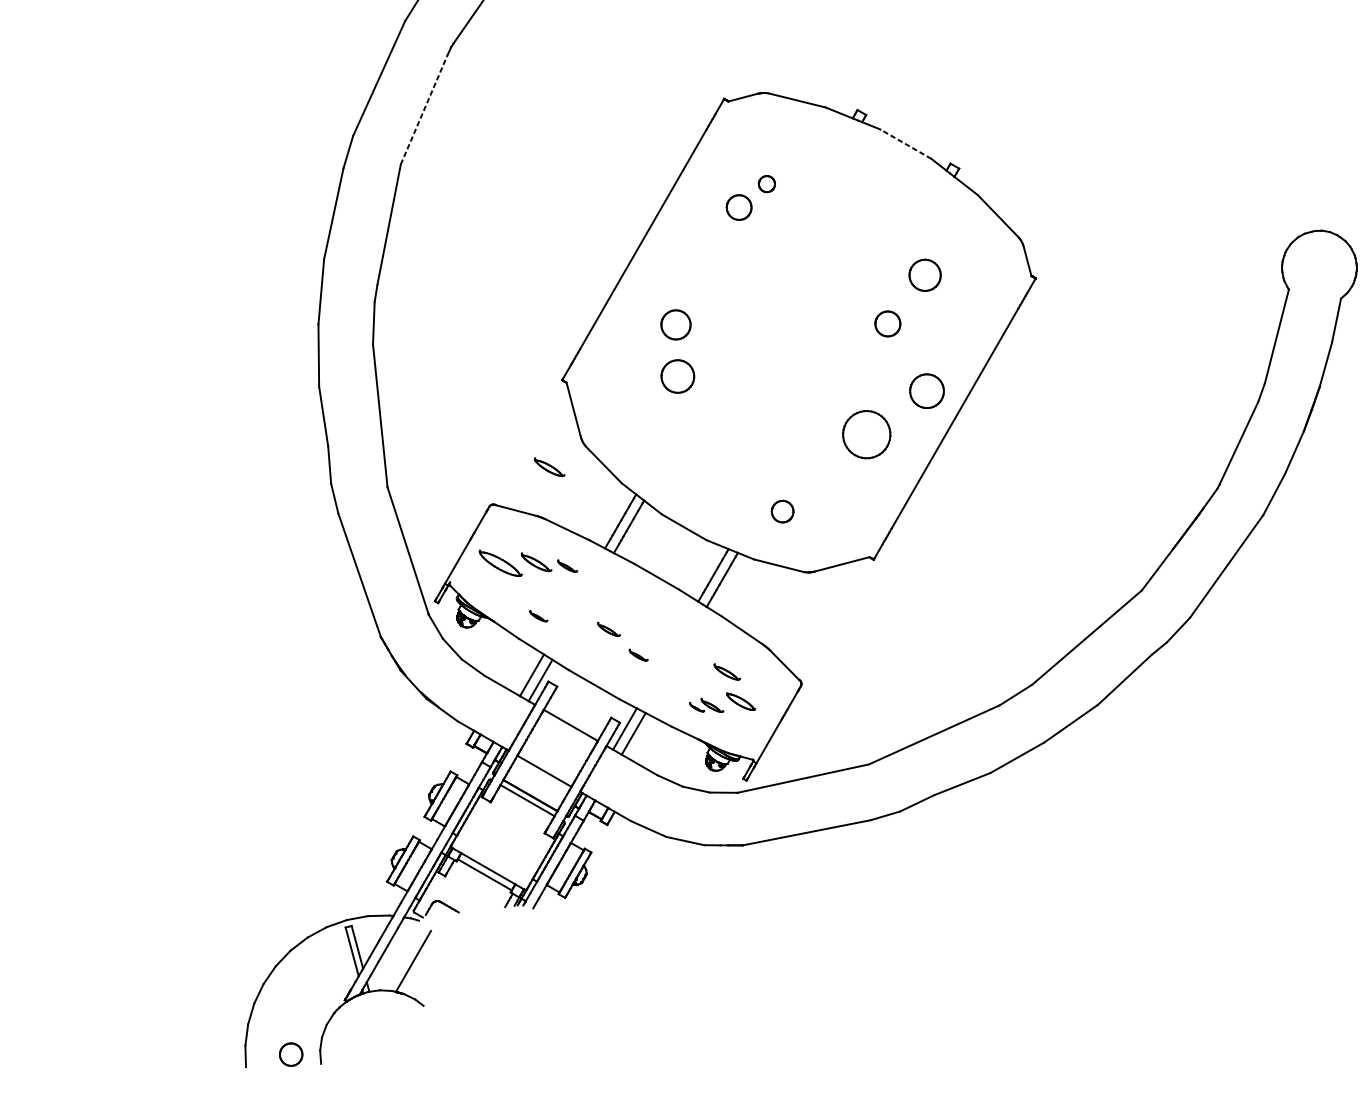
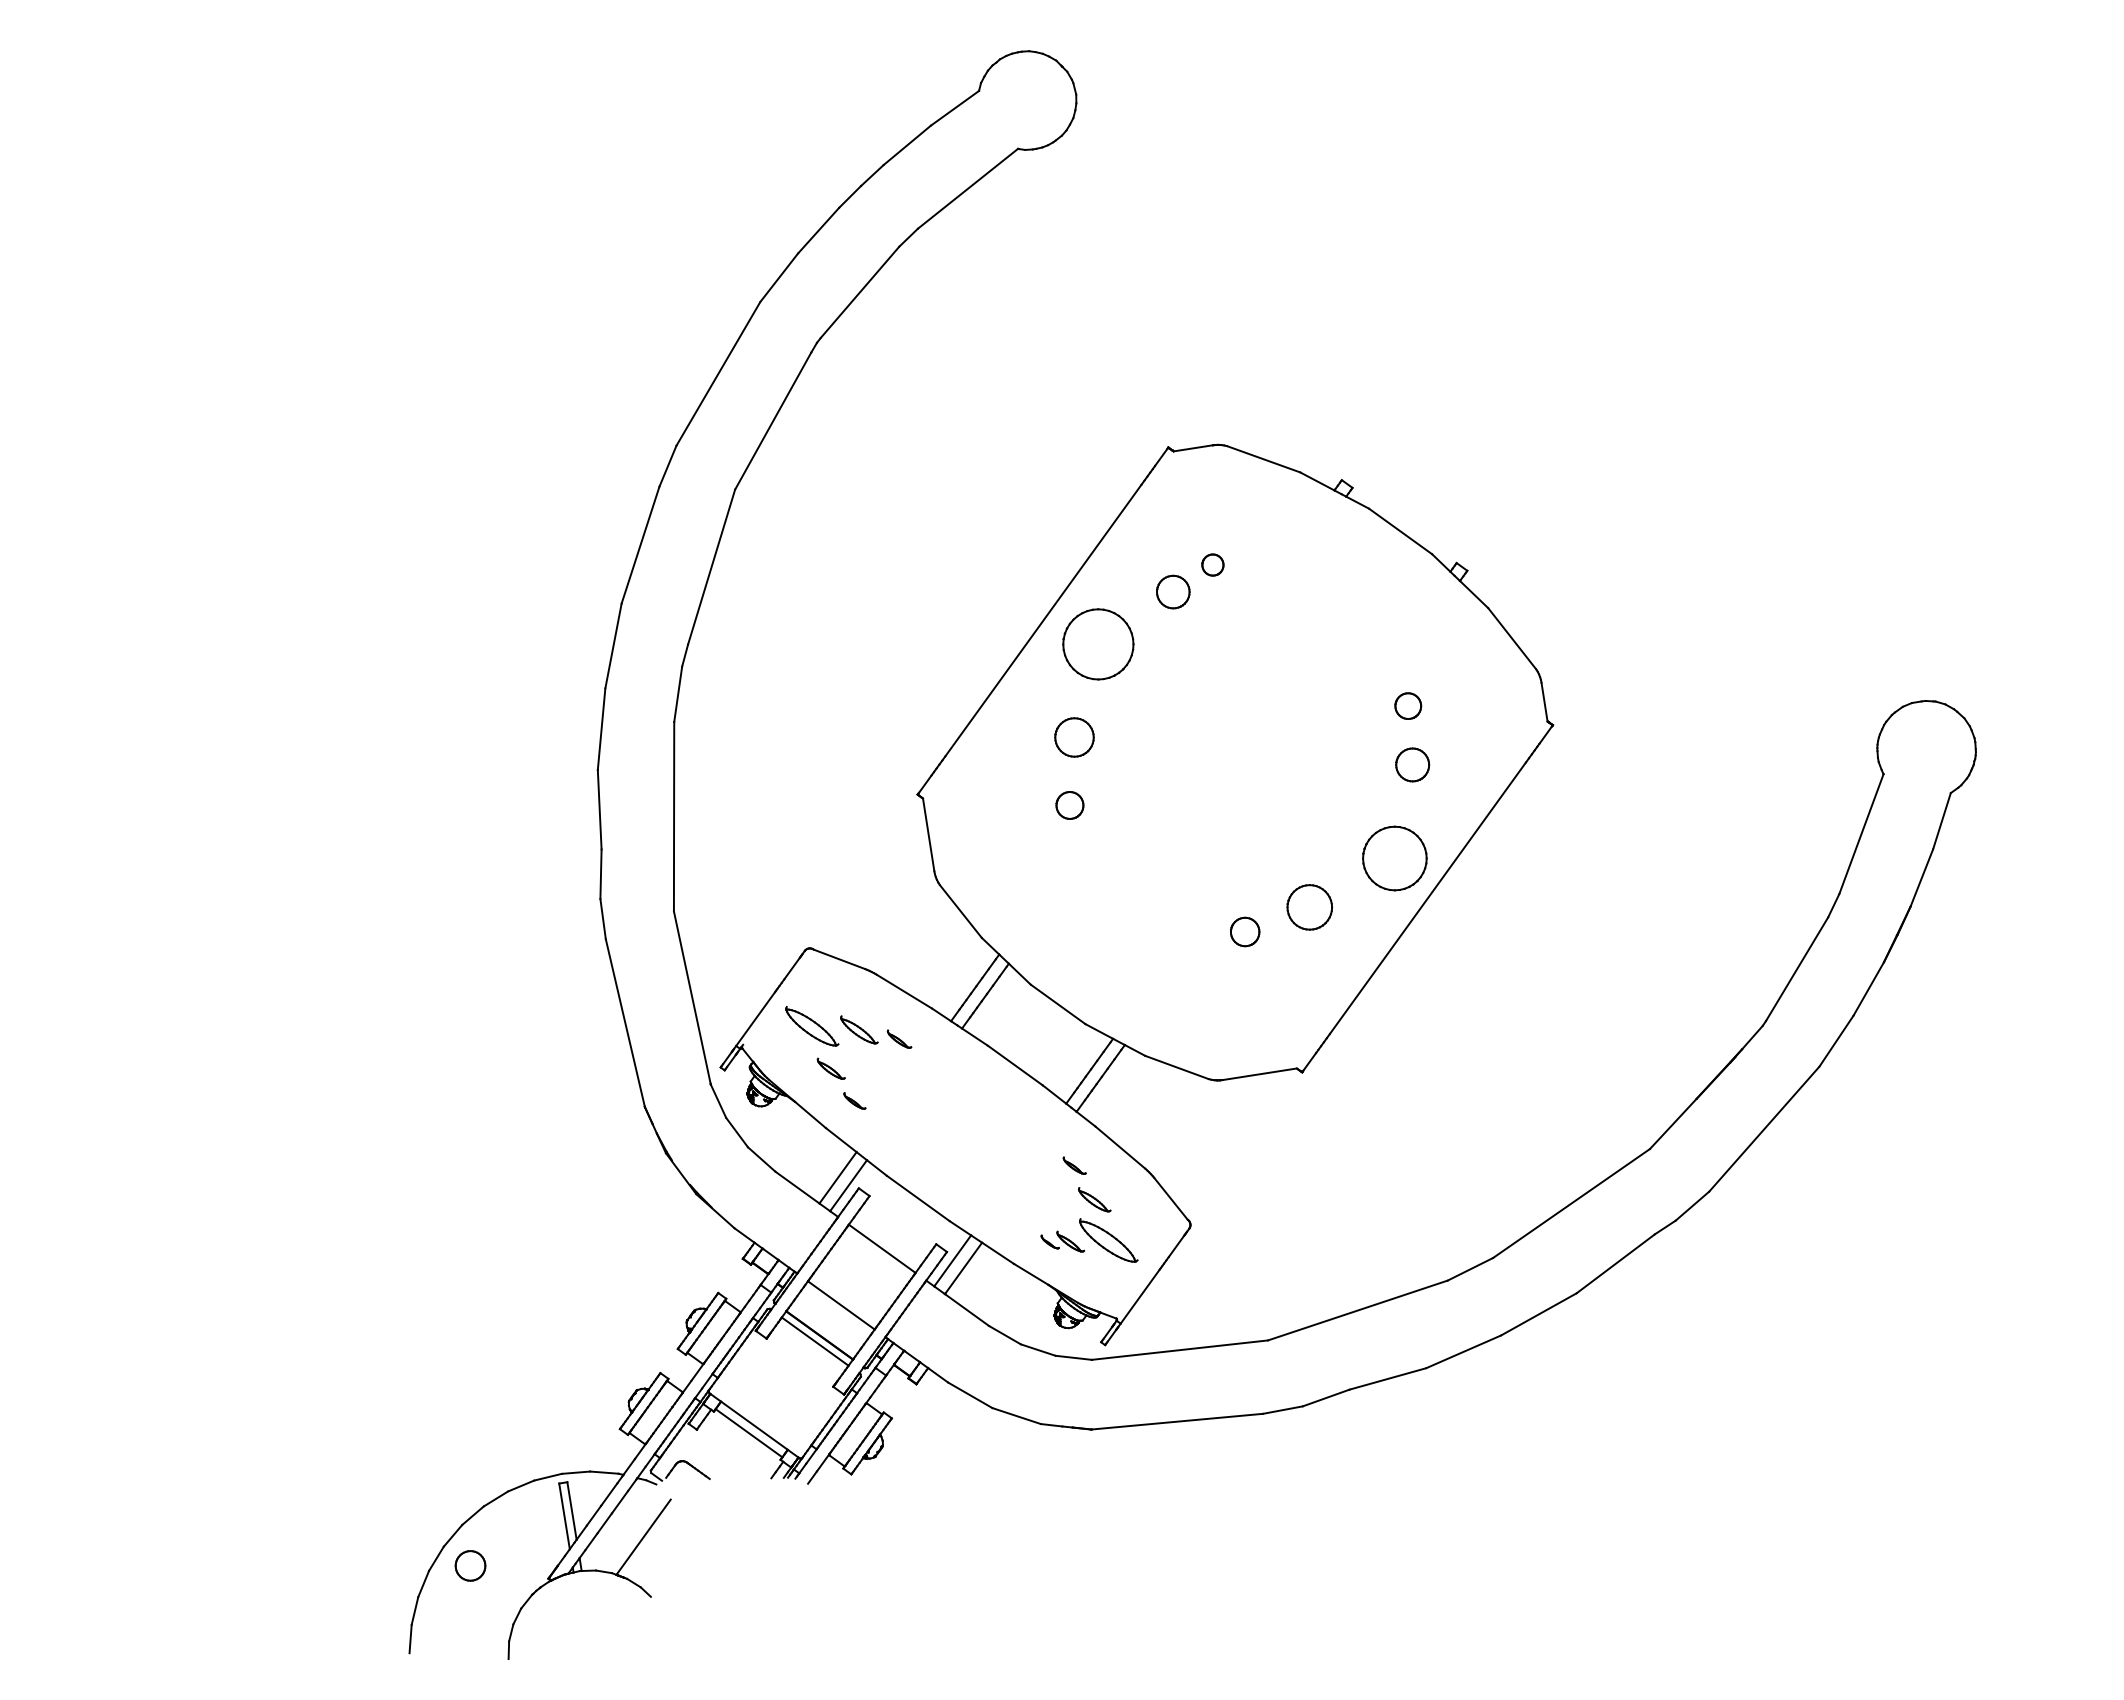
line: (424, 109) -> (773, 420), dashed -> solid
line: (905, 144) -> (1400, 531), dashed -> solid
part: (686, 252) -> (1098, 644), added
part: (925, 274) -> (1408, 705), size x0.62
part: (887, 323) -> (1412, 764), moved
part: (677, 376) -> (1069, 805), size x0.62
part: (926, 391) -> (1394, 858), size x1.43
part: (866, 434) -> (1309, 907), size x0.71
part: (549, 466) -> (889, 906), removed
part: (782, 511) -> (1245, 931), moved
part: (608, 629) -> (830, 1068), moved
part: (638, 654) -> (1074, 1165), moved
part: (740, 701) -> (1108, 1240), size x1.67
part: (291, 1054) -> (470, 1565), moved

